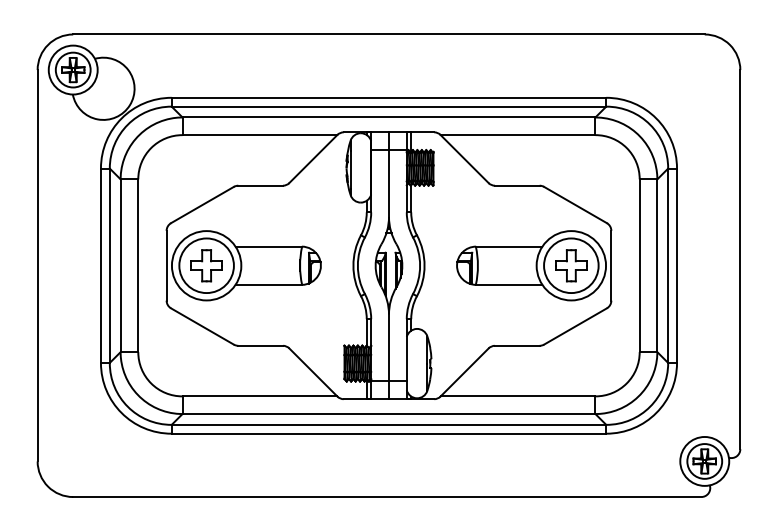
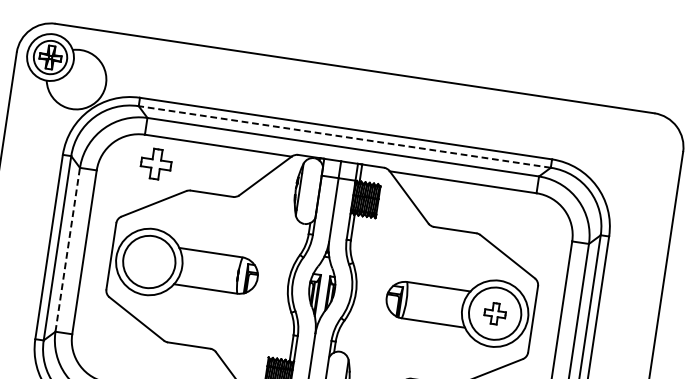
line: (388, 106) -> (344, 136), solid -> dashed
line: (120, 265) -> (67, 249), solid -> dashed
part: (206, 265) -> (156, 163), moved
part: (571, 265) -> (495, 313), size x0.7

